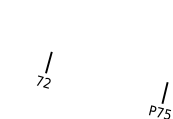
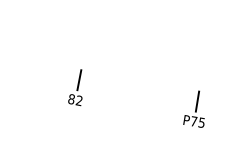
text: (39, 81) -> (71, 99), 72 -> 82

